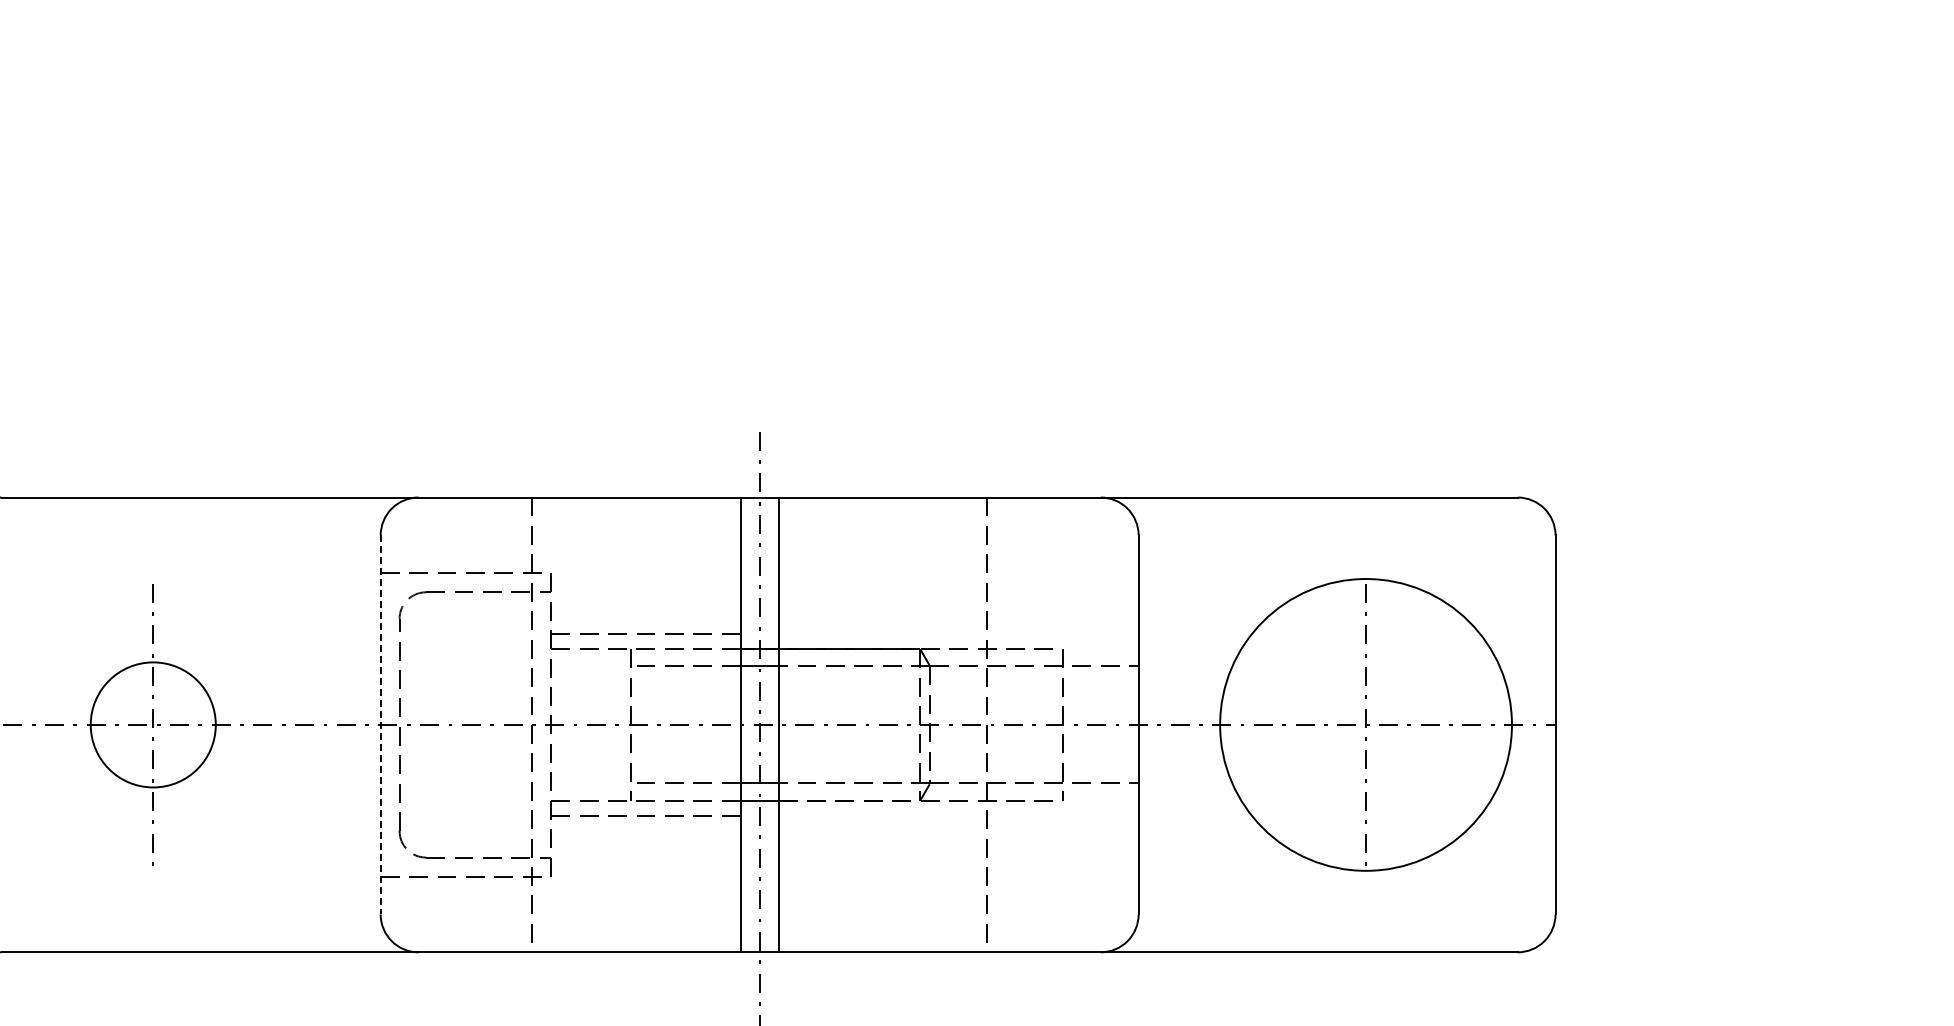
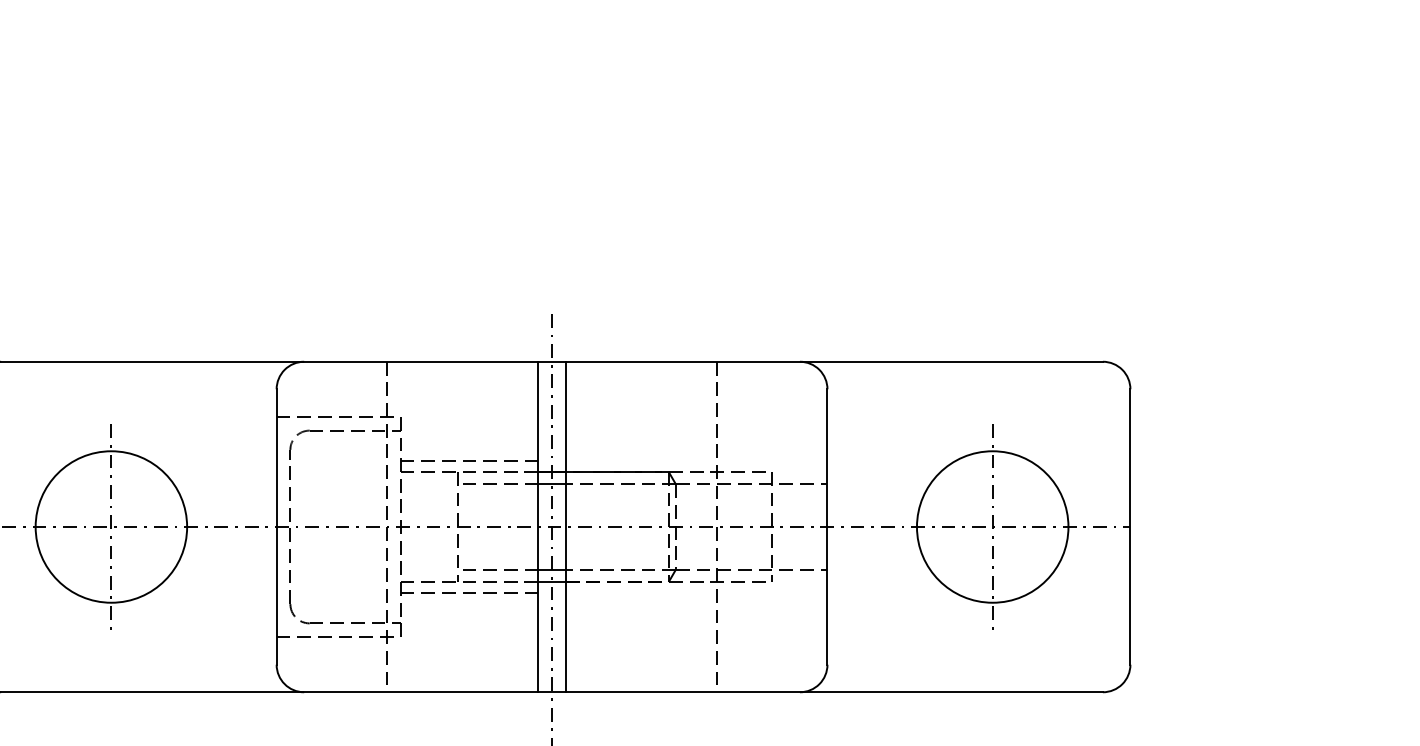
circle: (153, 724) -> (111, 526), size x1.67
circle: (1365, 724) -> (992, 526), size x0.71
line: (380, 725) -> (276, 527), dashed -> solid

